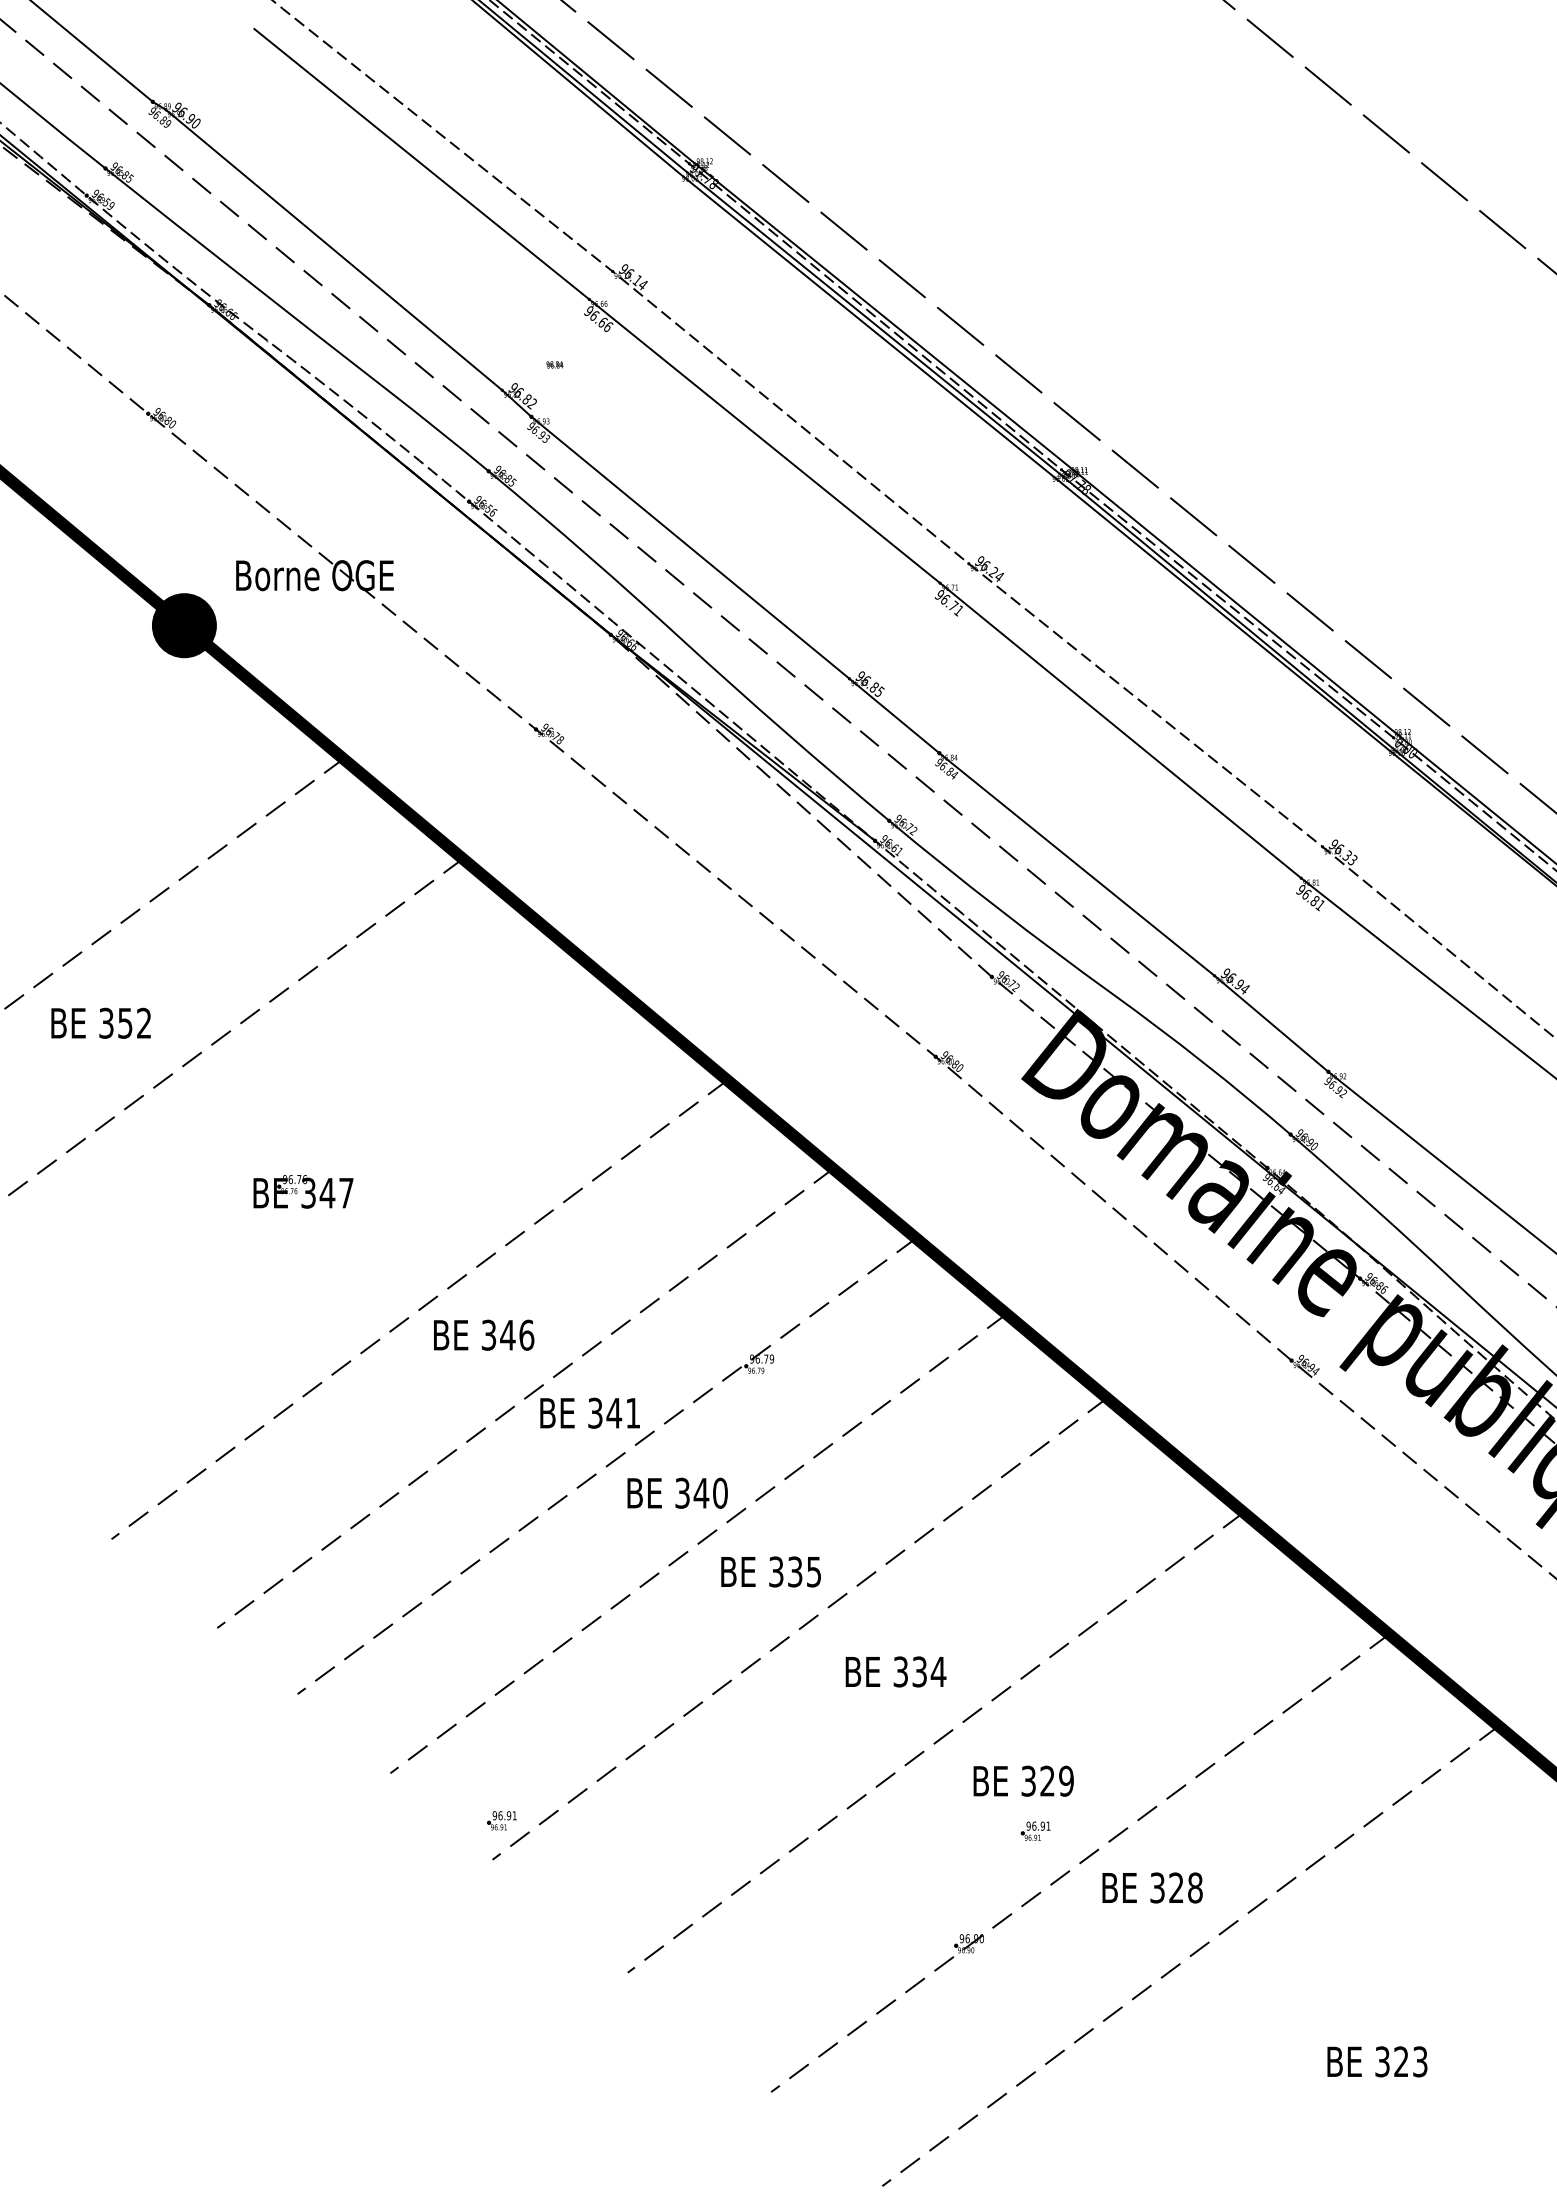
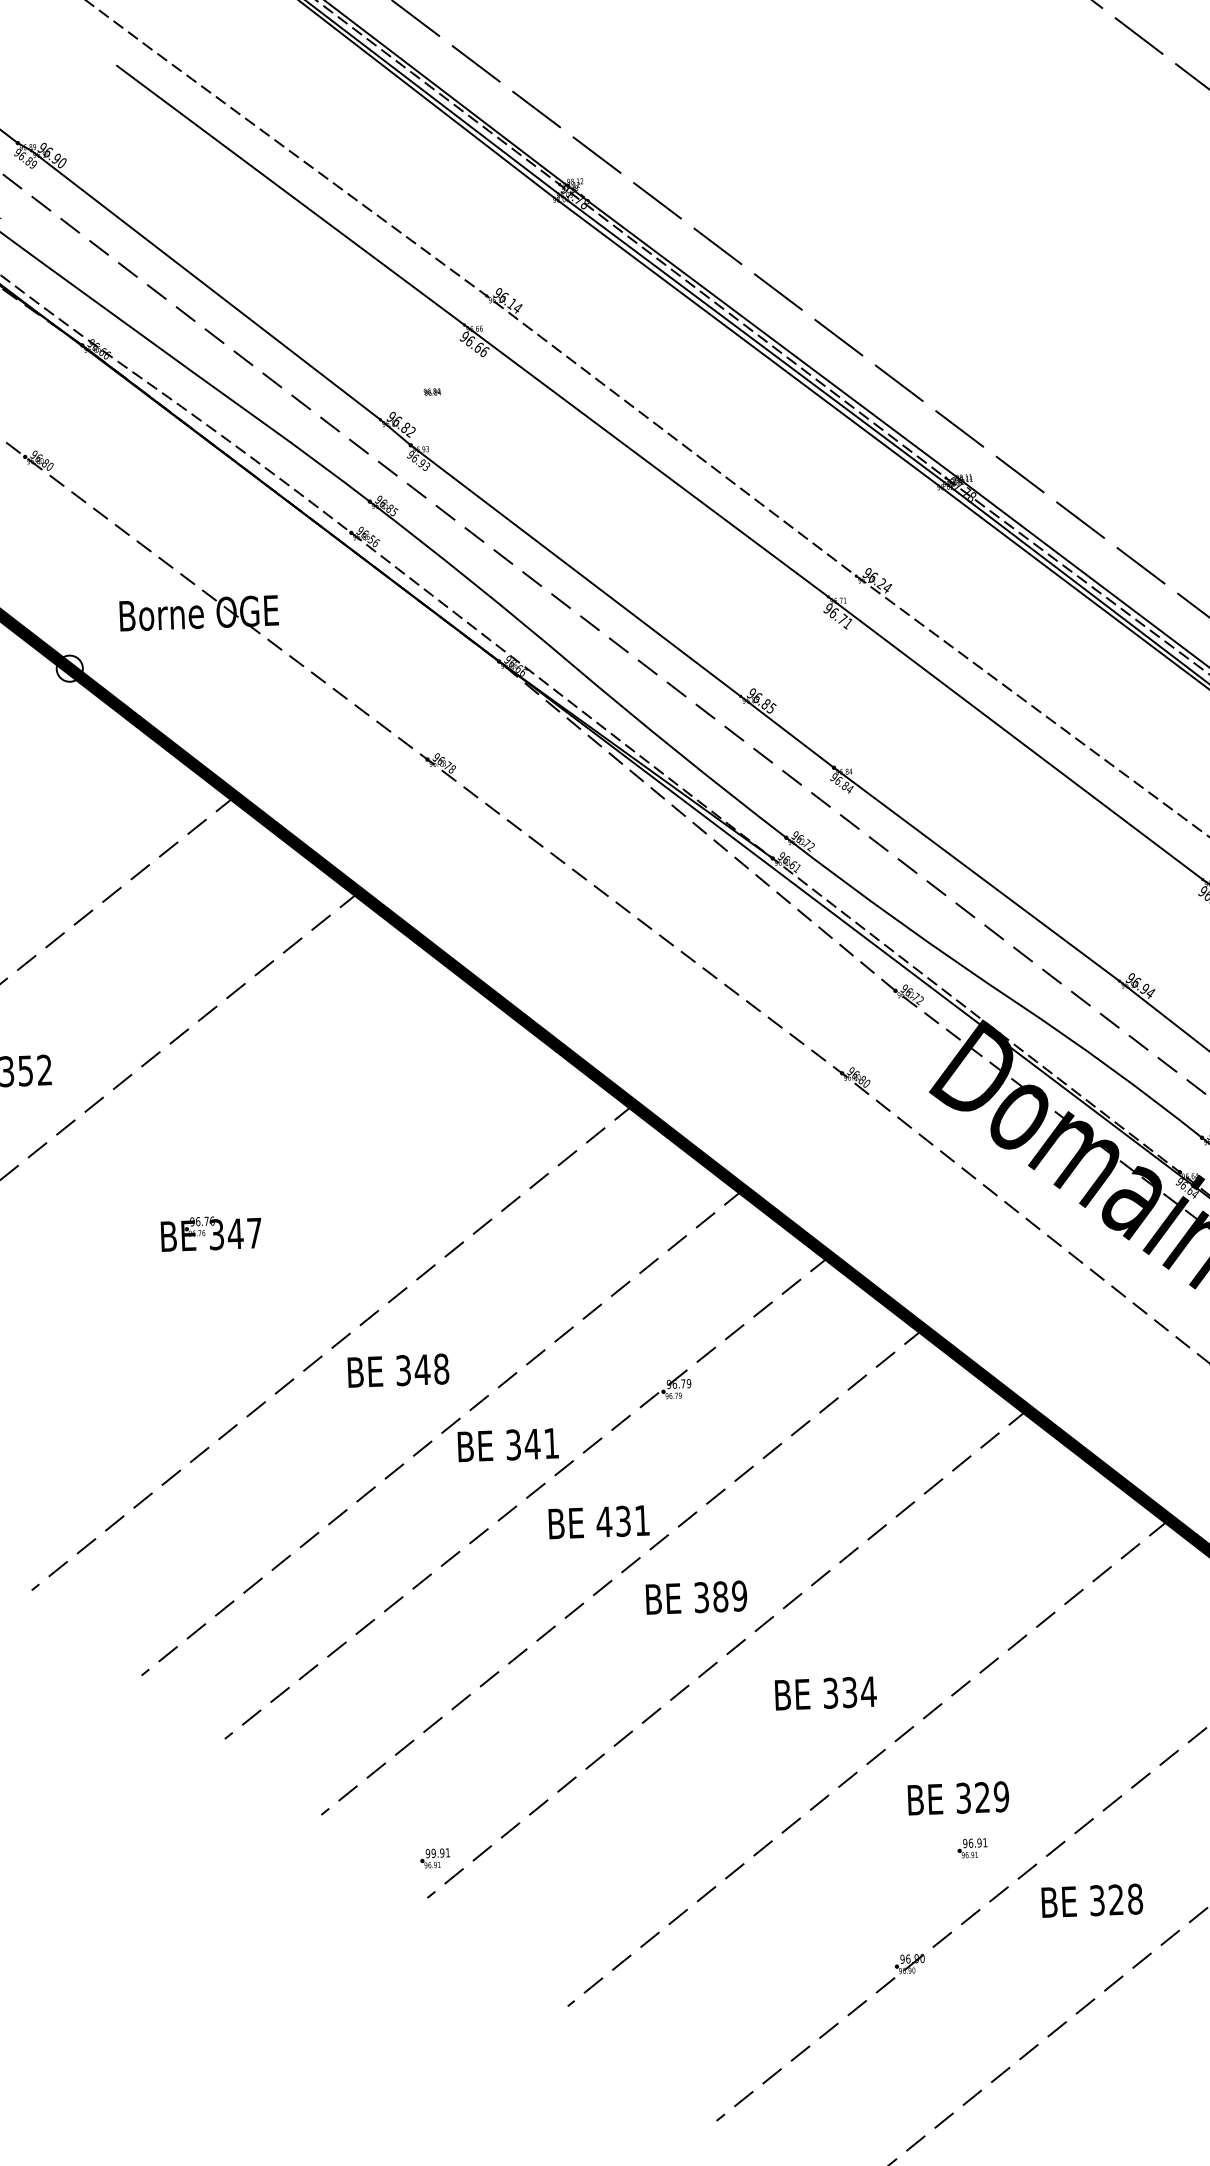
fill: (183, 625) -> (68, 668), removed
text: (526, 1334) -> (441, 1368), 346 -> 348
text: (700, 1492) -> (622, 1520), 340 -> 431
text: (804, 1571) -> (729, 1596), 335 -> 389
text: (500, 1815) -> (433, 1853), 96.91 -> 99.91

